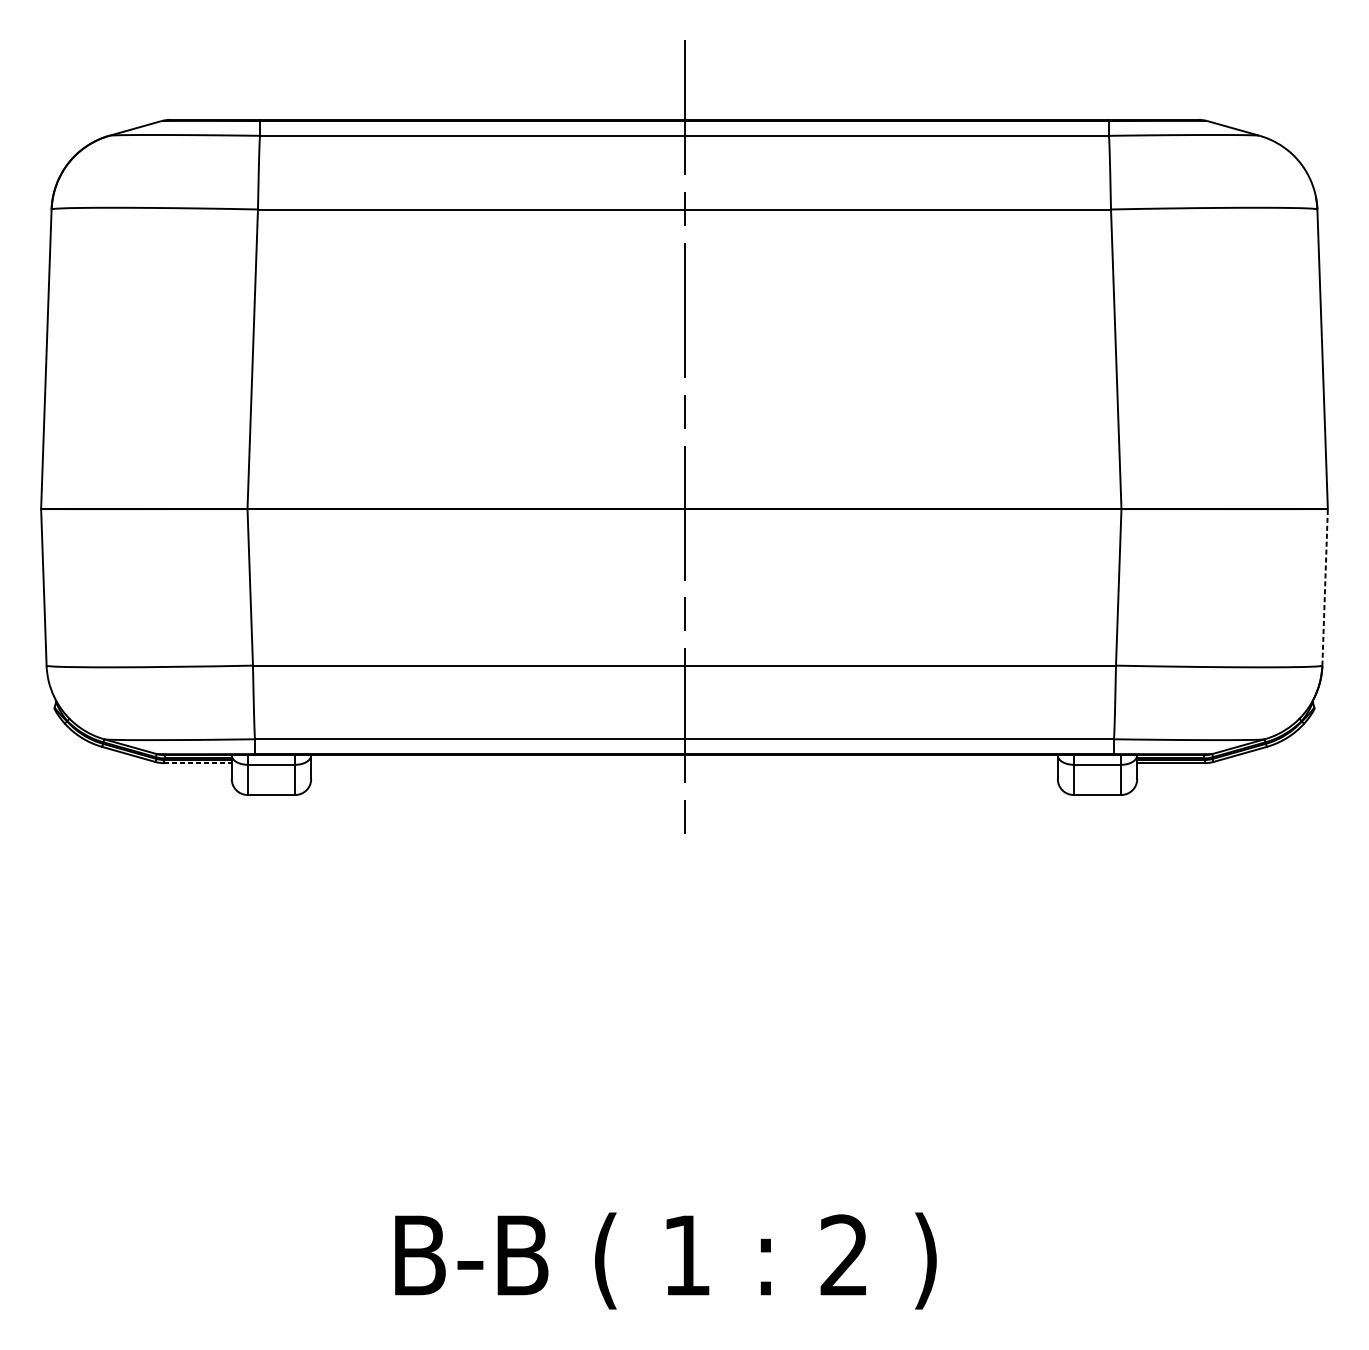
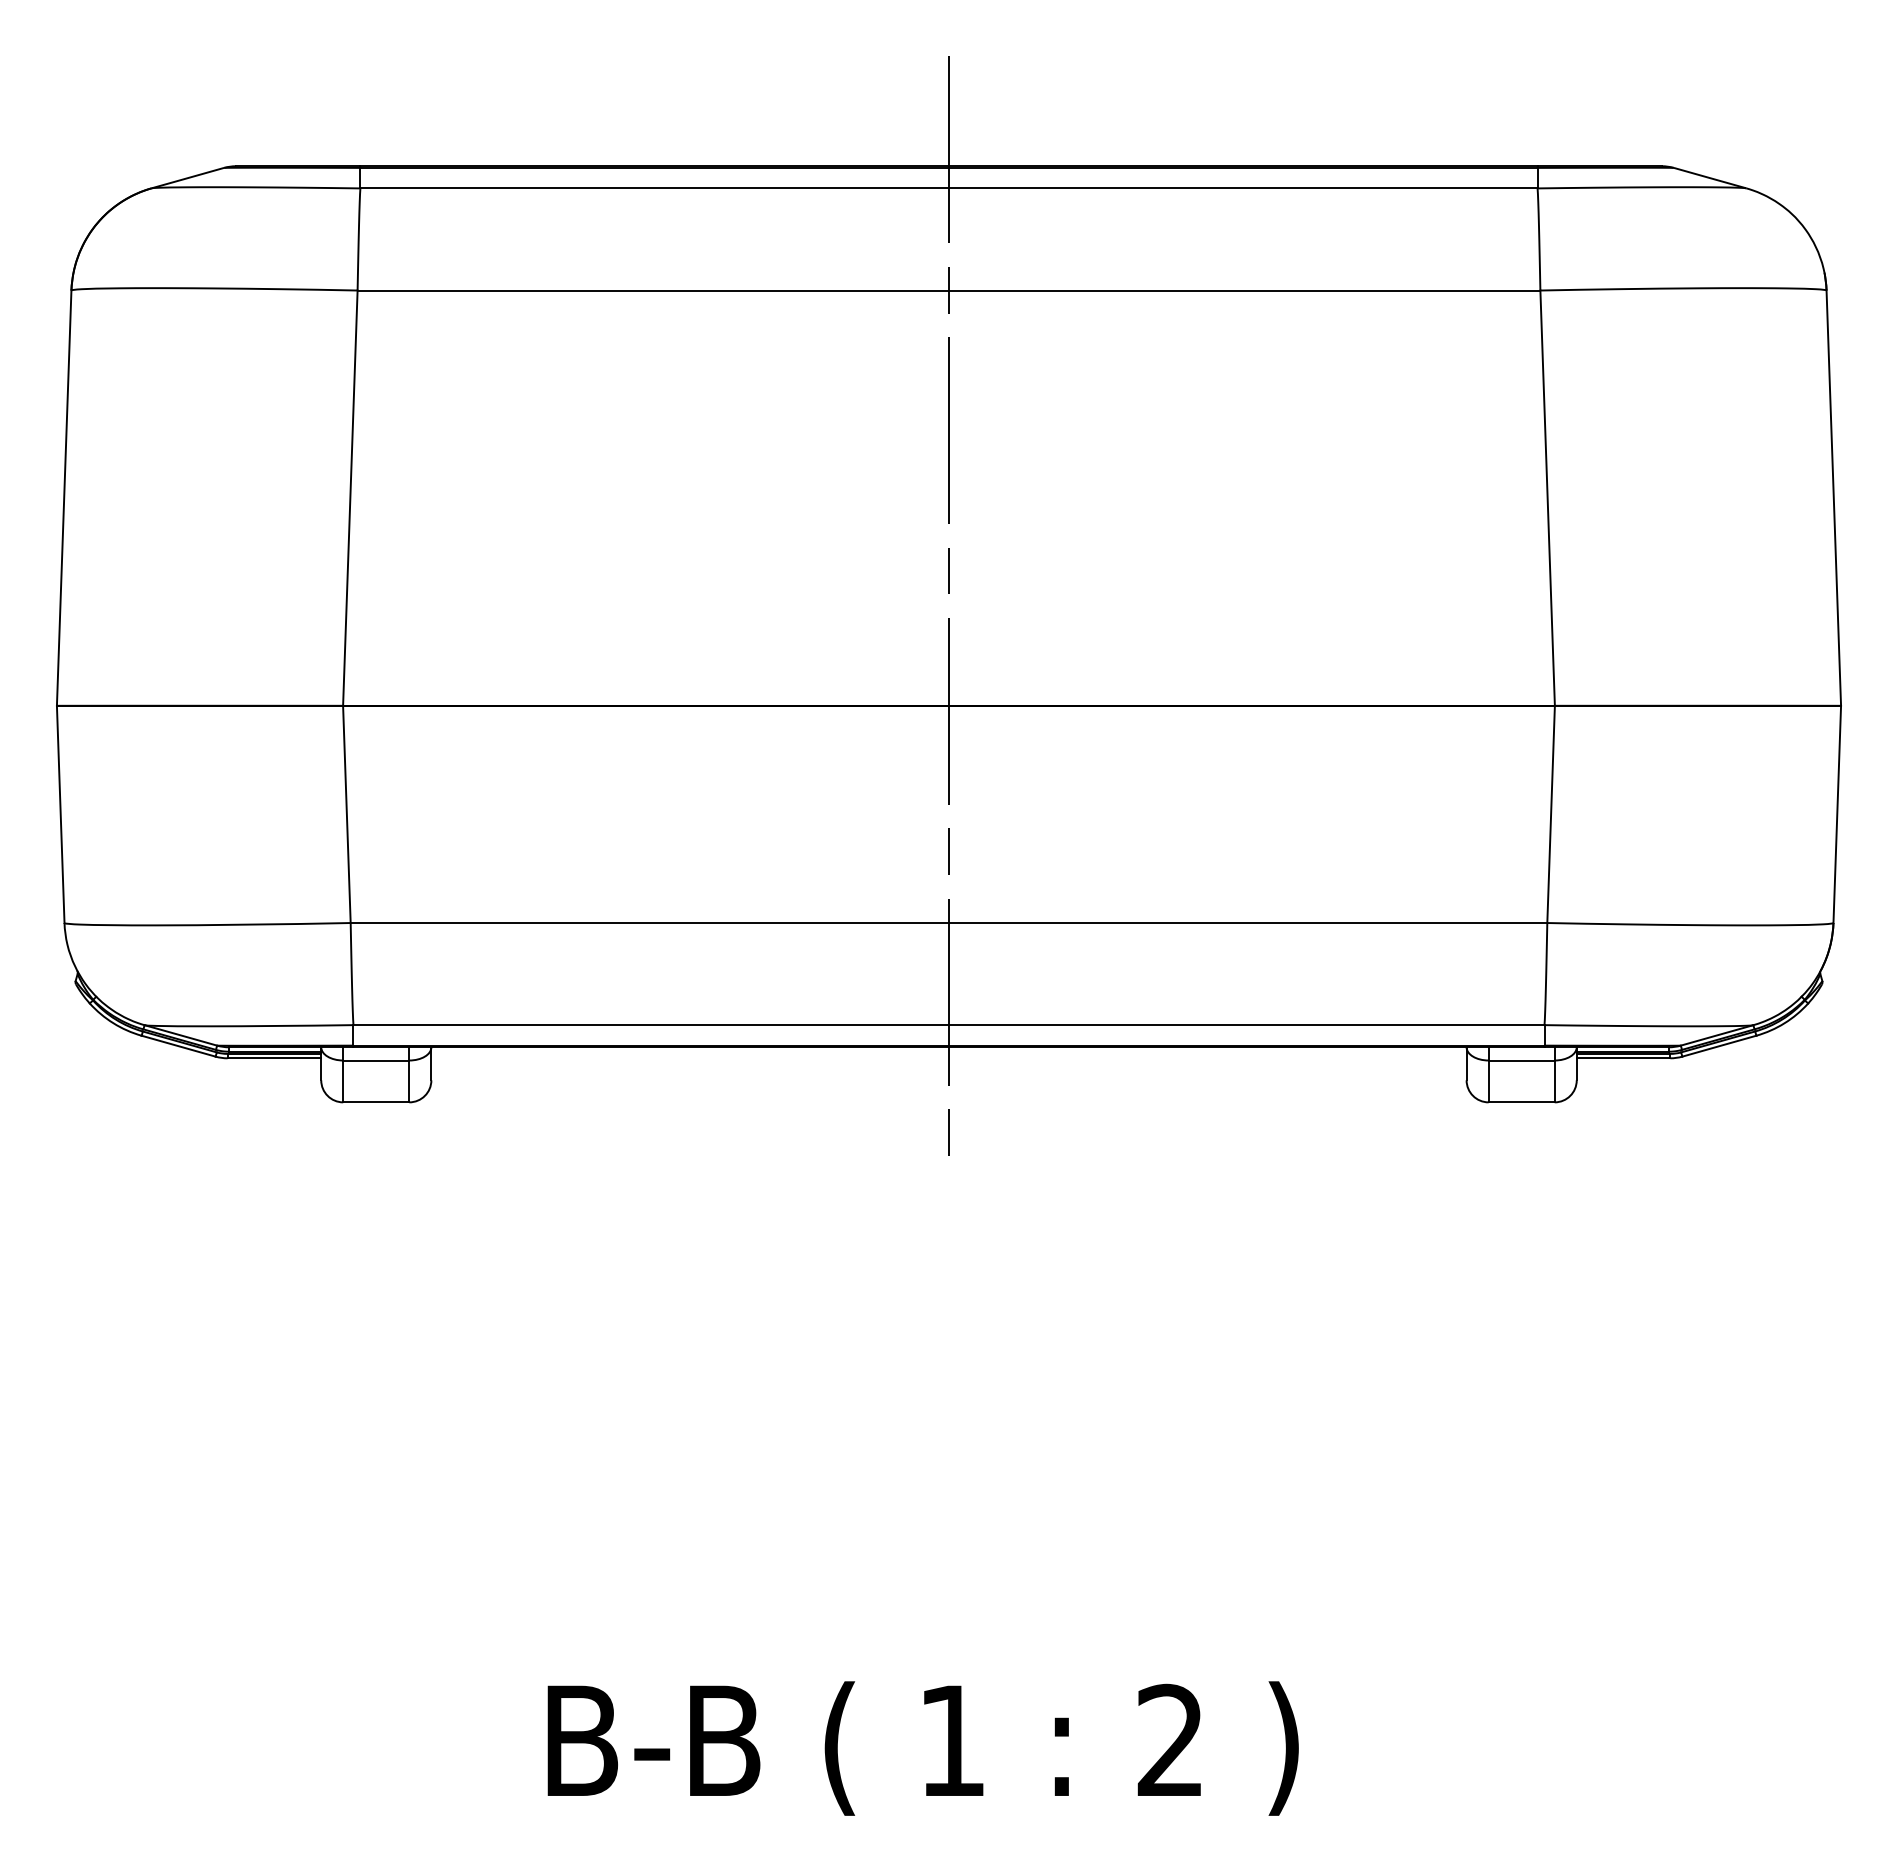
line: (1325, 587) -> (1837, 814), dashed -> solid
line: (198, 763) -> (274, 1058), dashed -> solid

